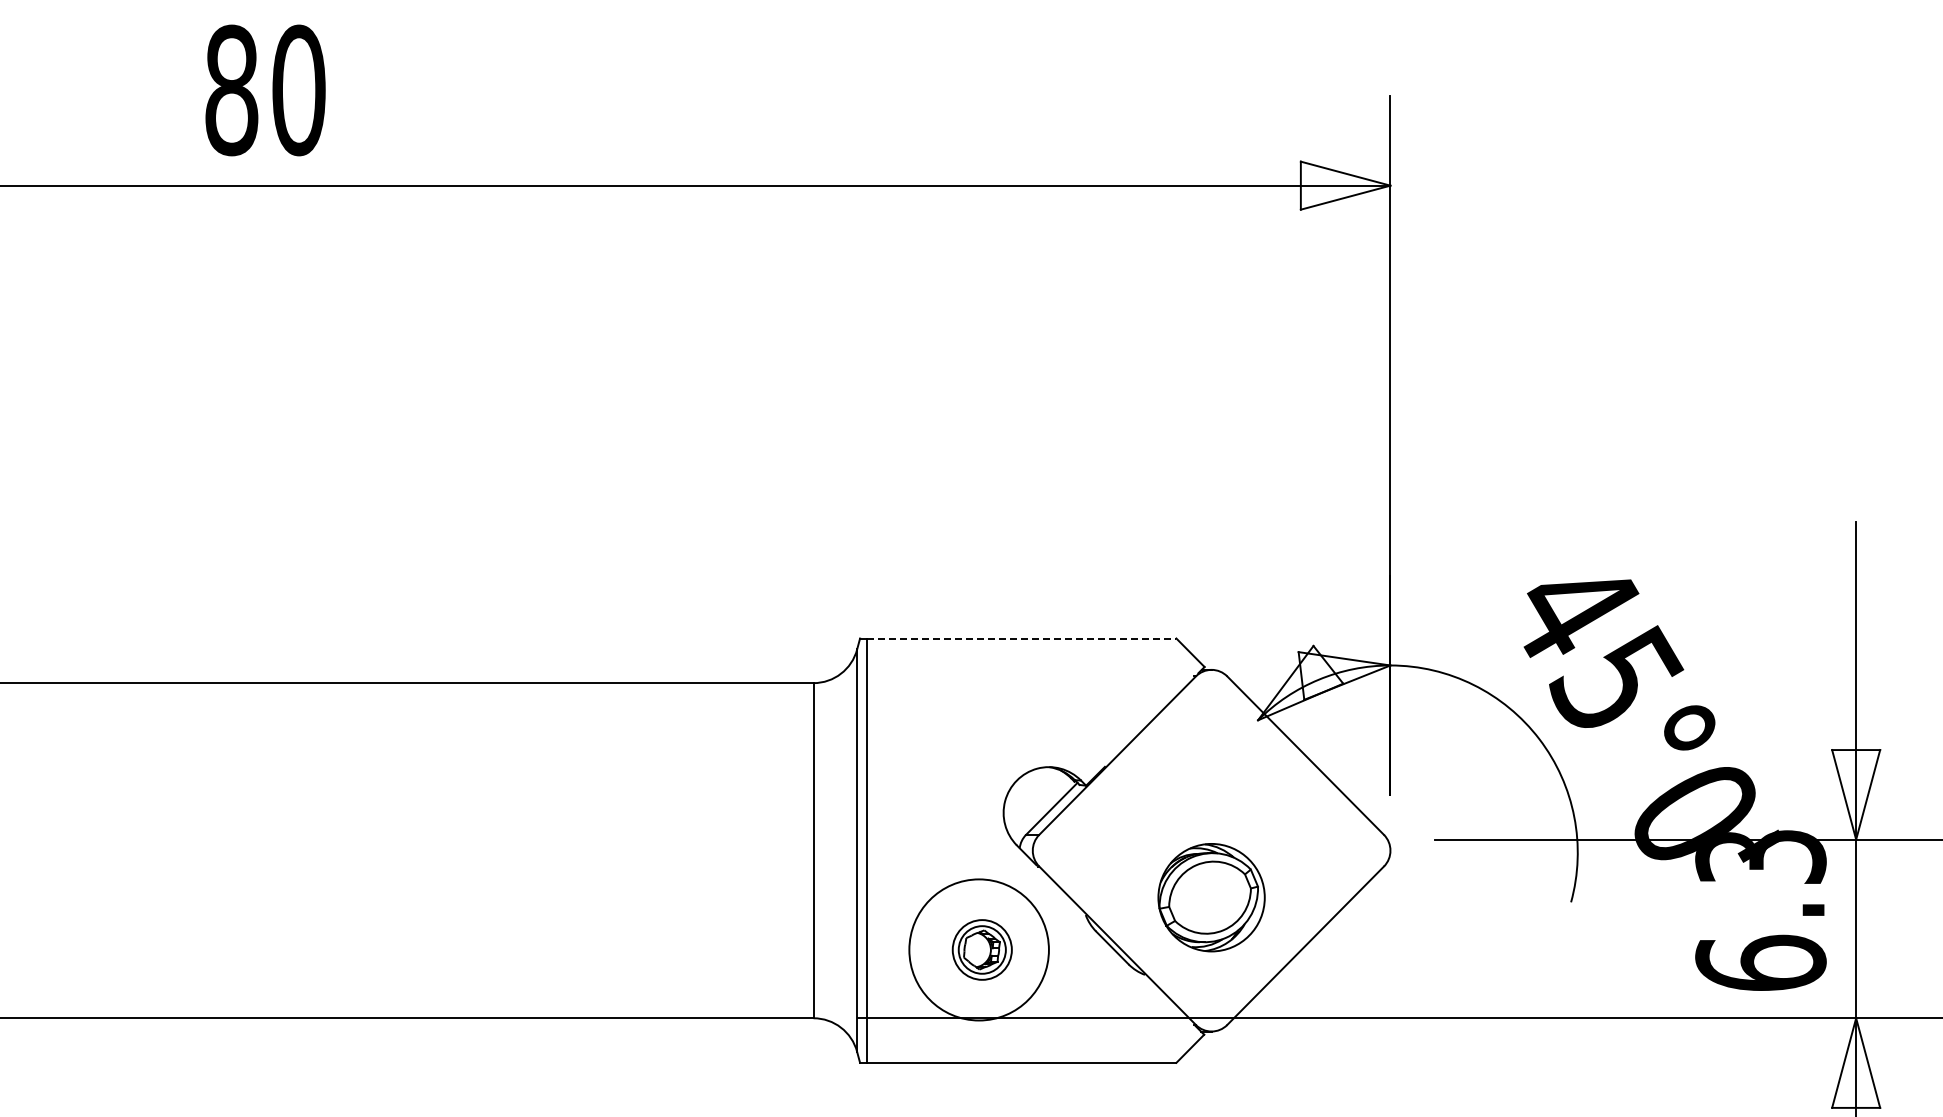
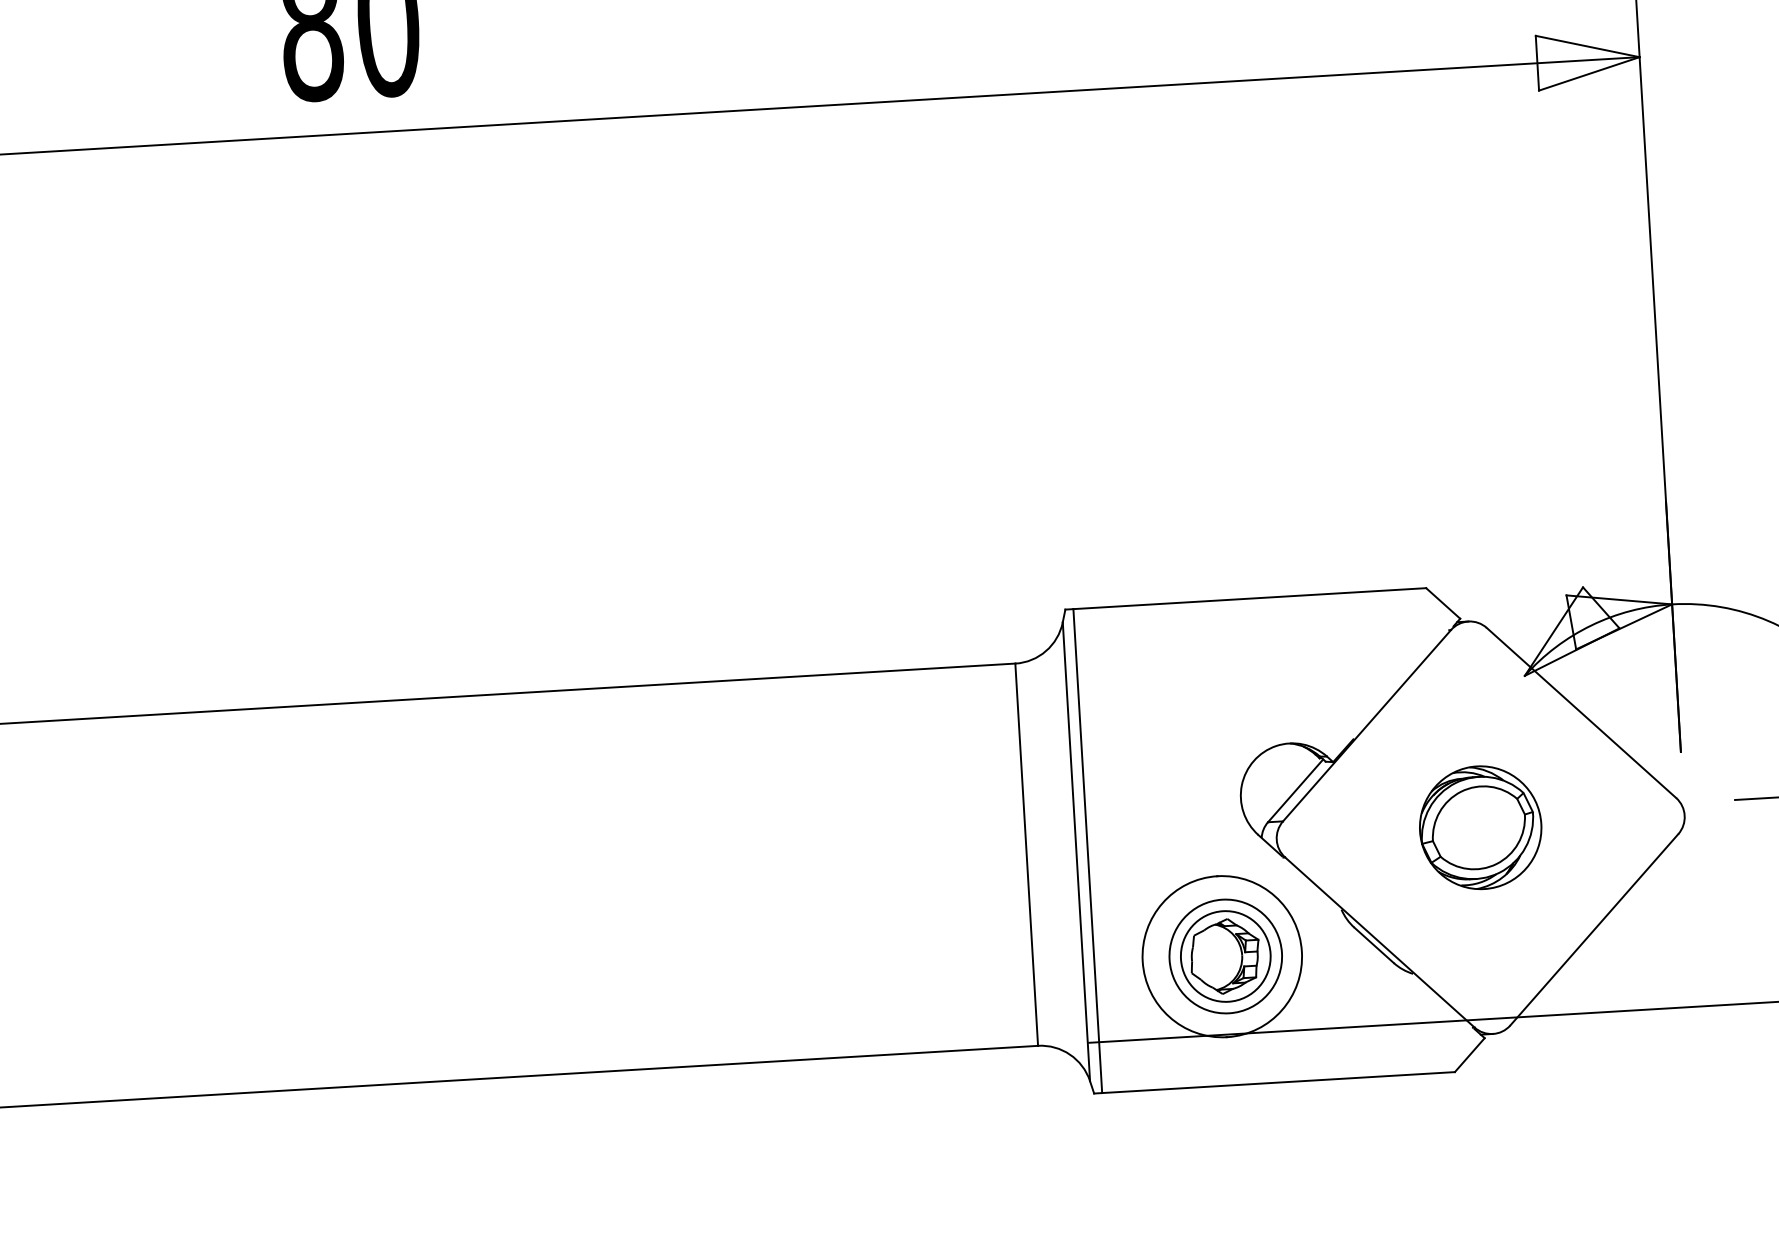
line: (1021, 638) -> (1249, 598), dashed -> solid
part: (1211, 897) -> (1480, 827), moved
part: (982, 949) -> (1226, 955), size x1.67

